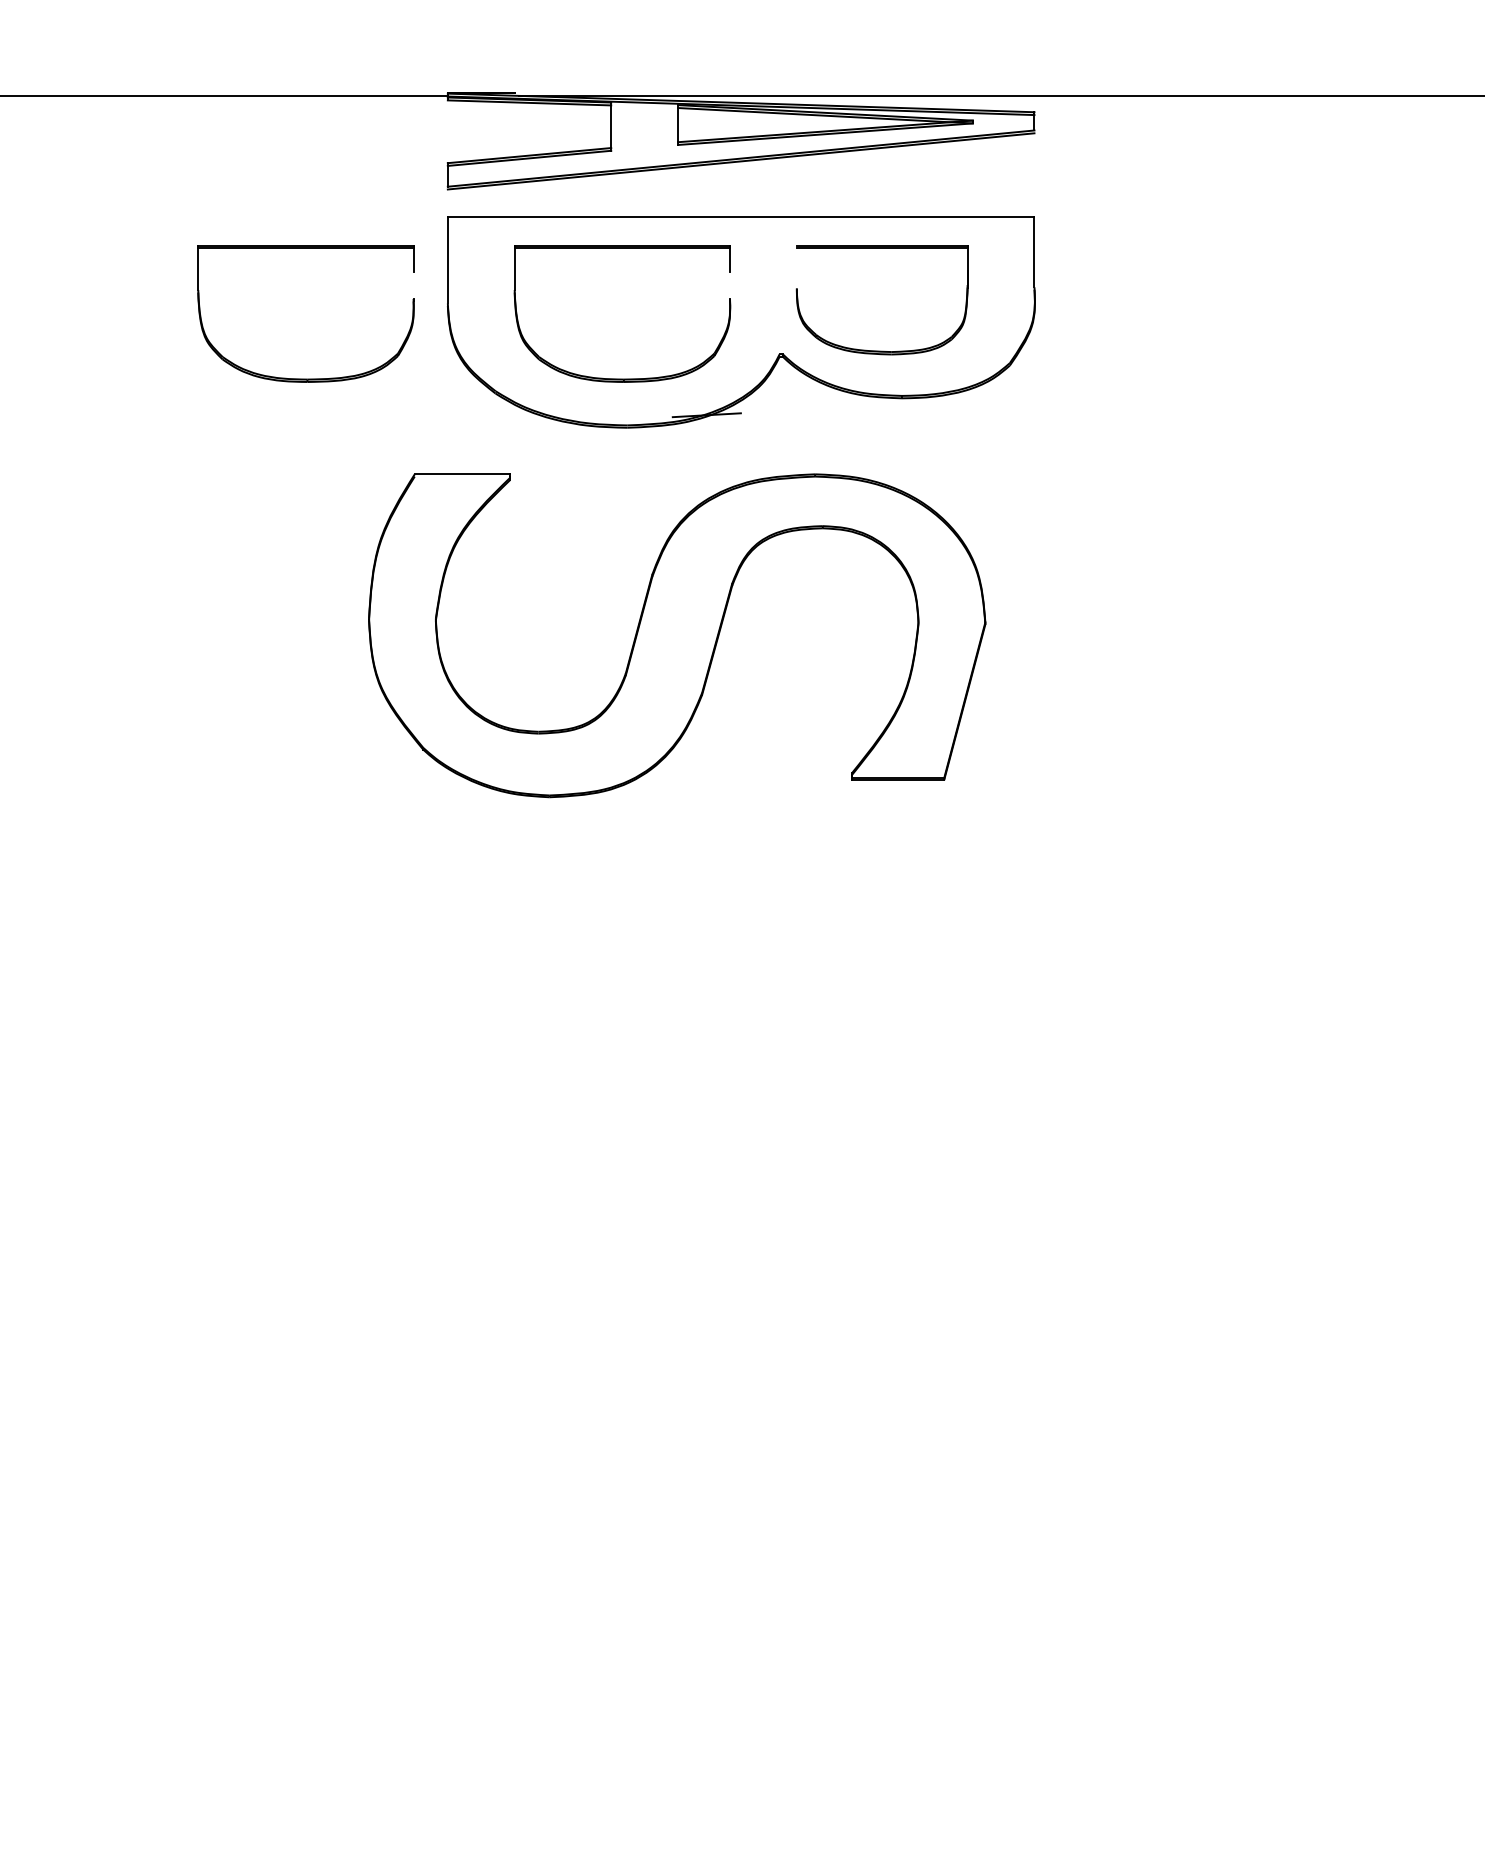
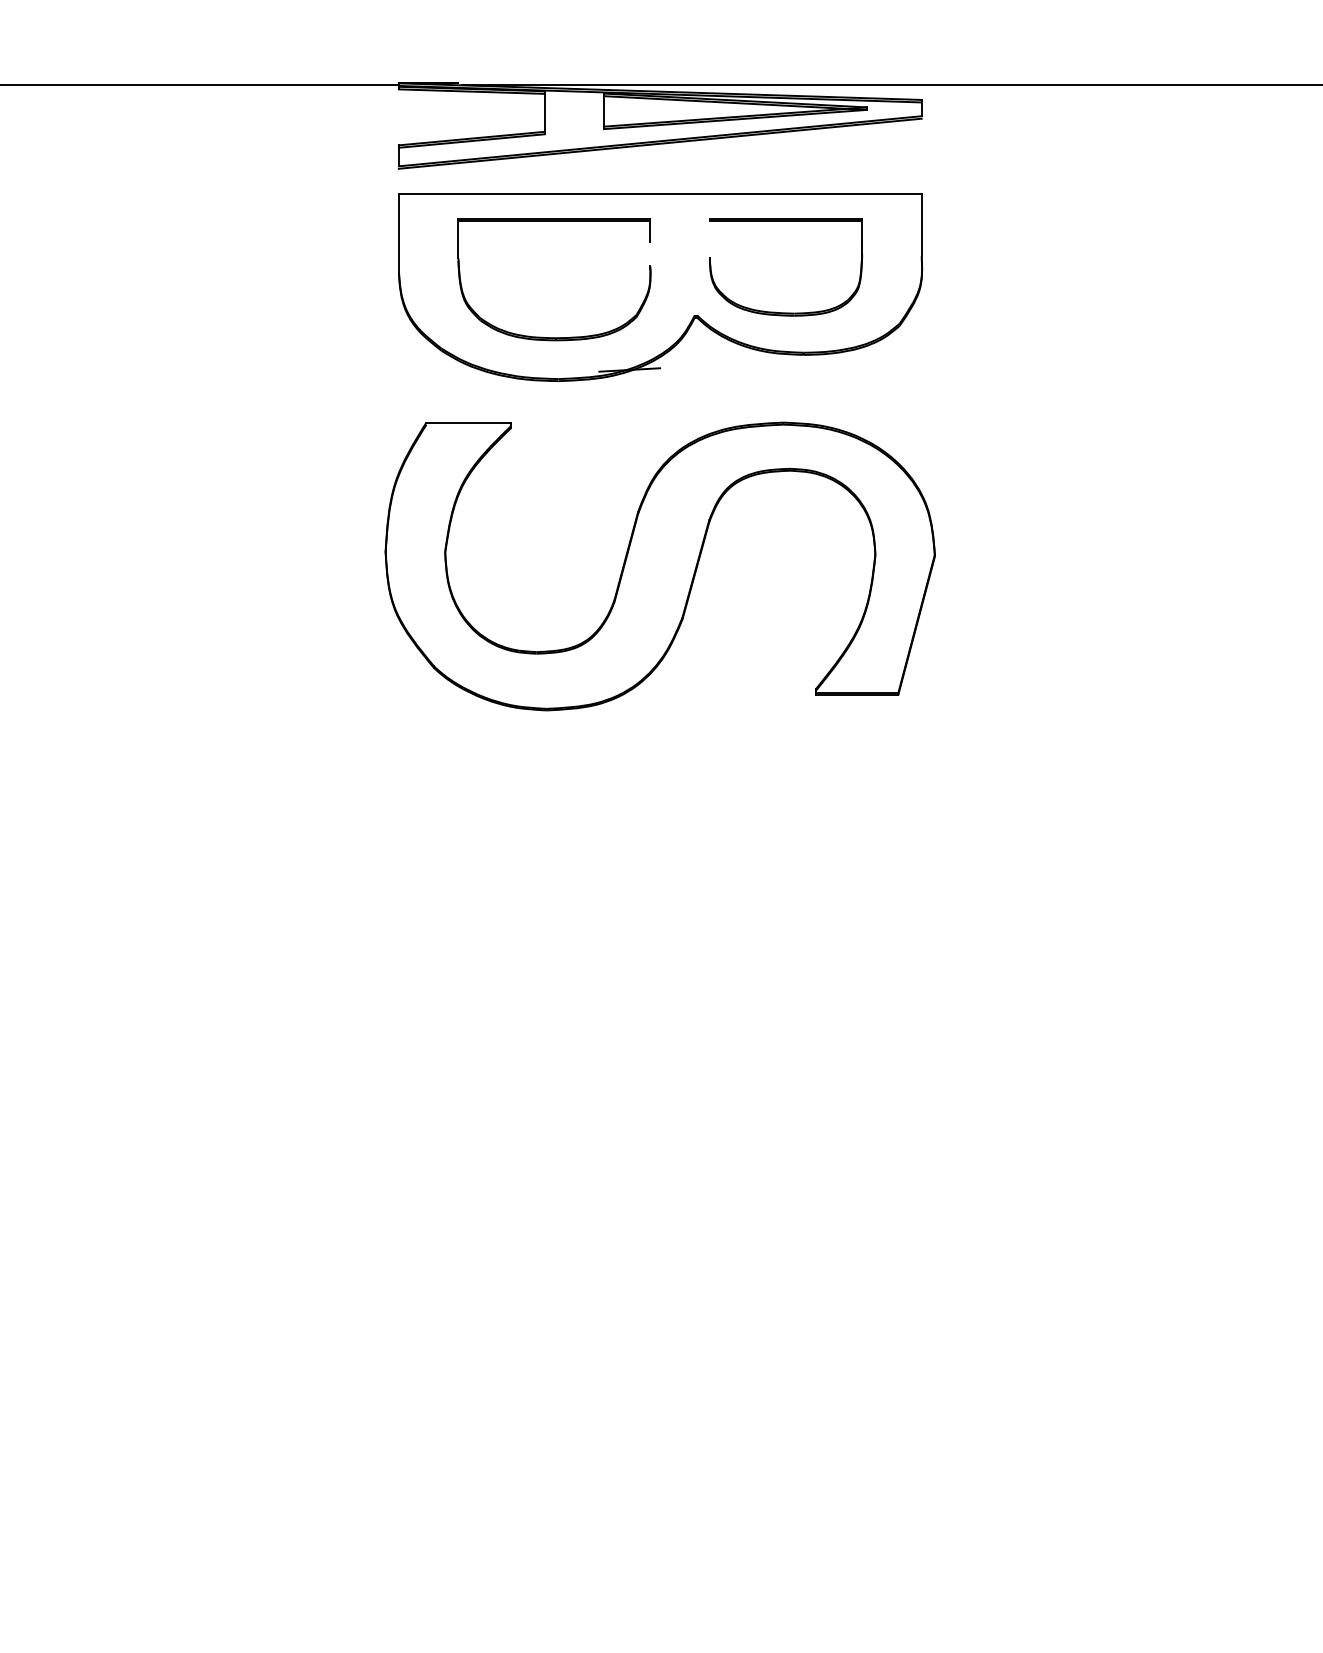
part: (306, 248) -> (272, 221), removed
part: (676, 635) -> (659, 566), moved

